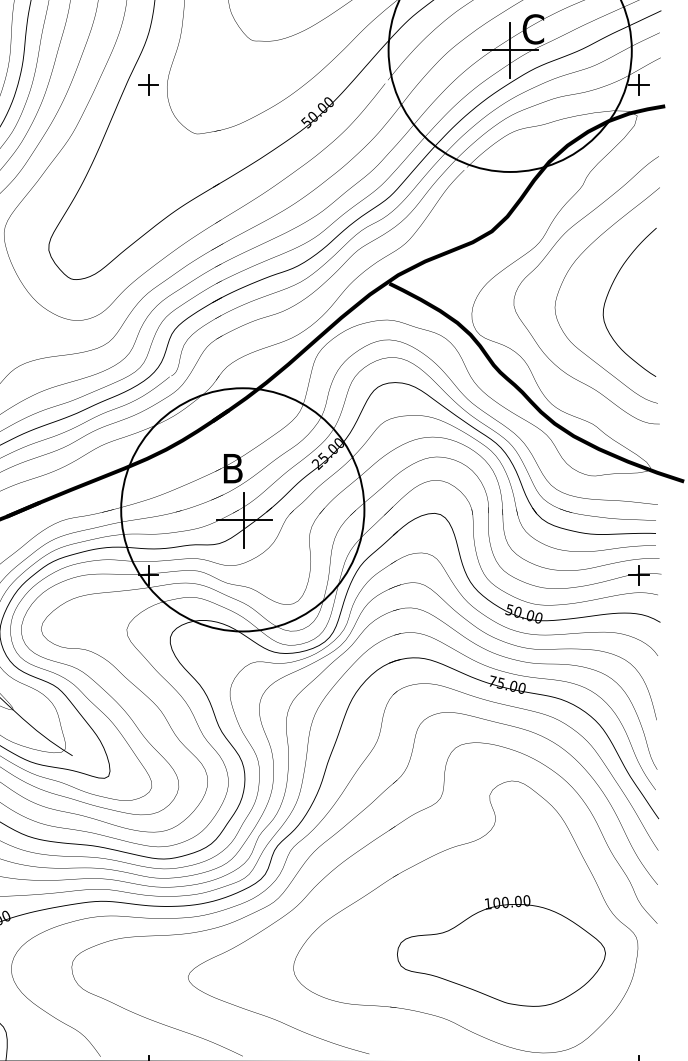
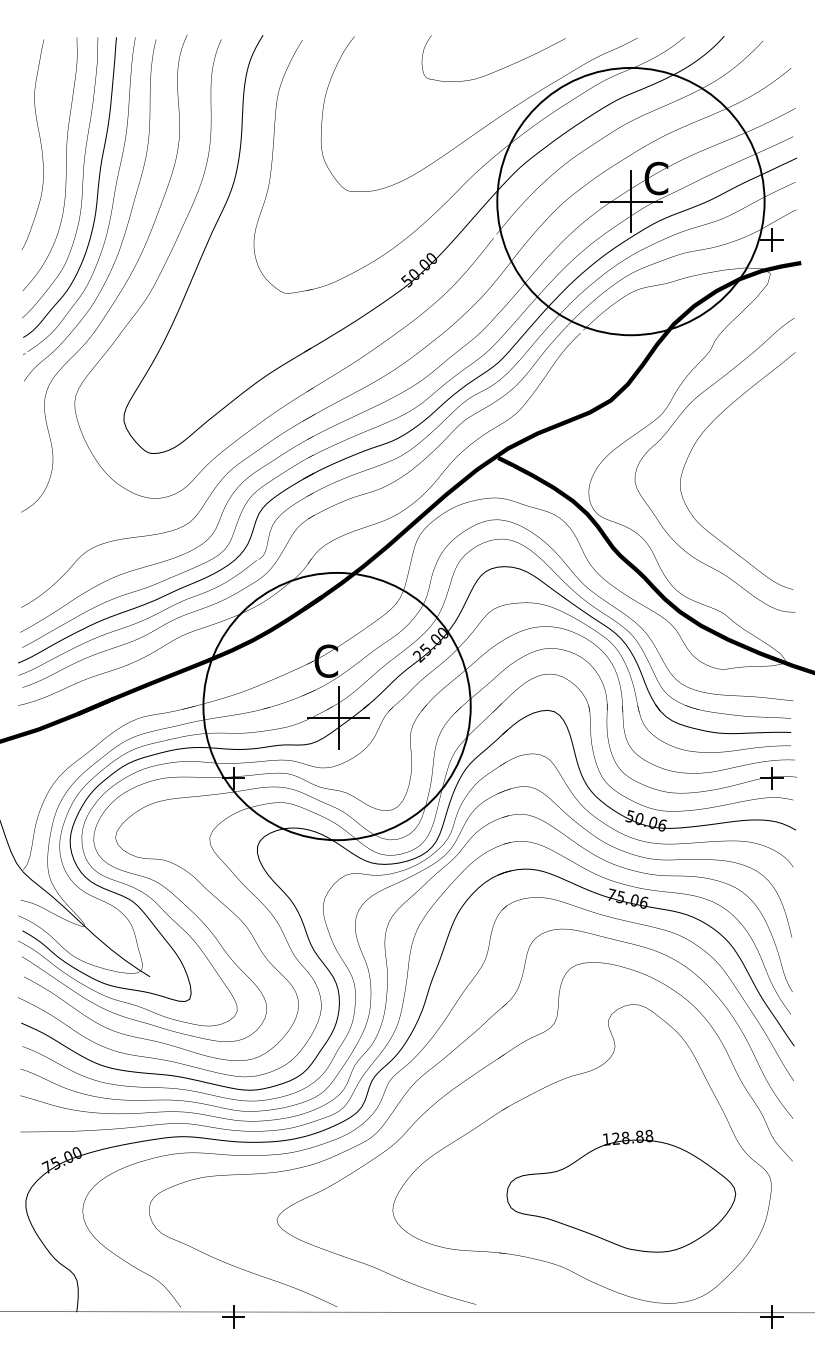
part: (148, 84) -> (233, 239), removed
curve: (608, 293) -> (739, 468), removed
text: (233, 467) -> (326, 660), B -> C
text: (538, 618) -> (662, 825), 50.00 -> 50.06
text: (522, 688) -> (644, 902), 75.00 -> 75.06
text: (511, 902) -> (632, 1137), 100.00 -> 128.88

